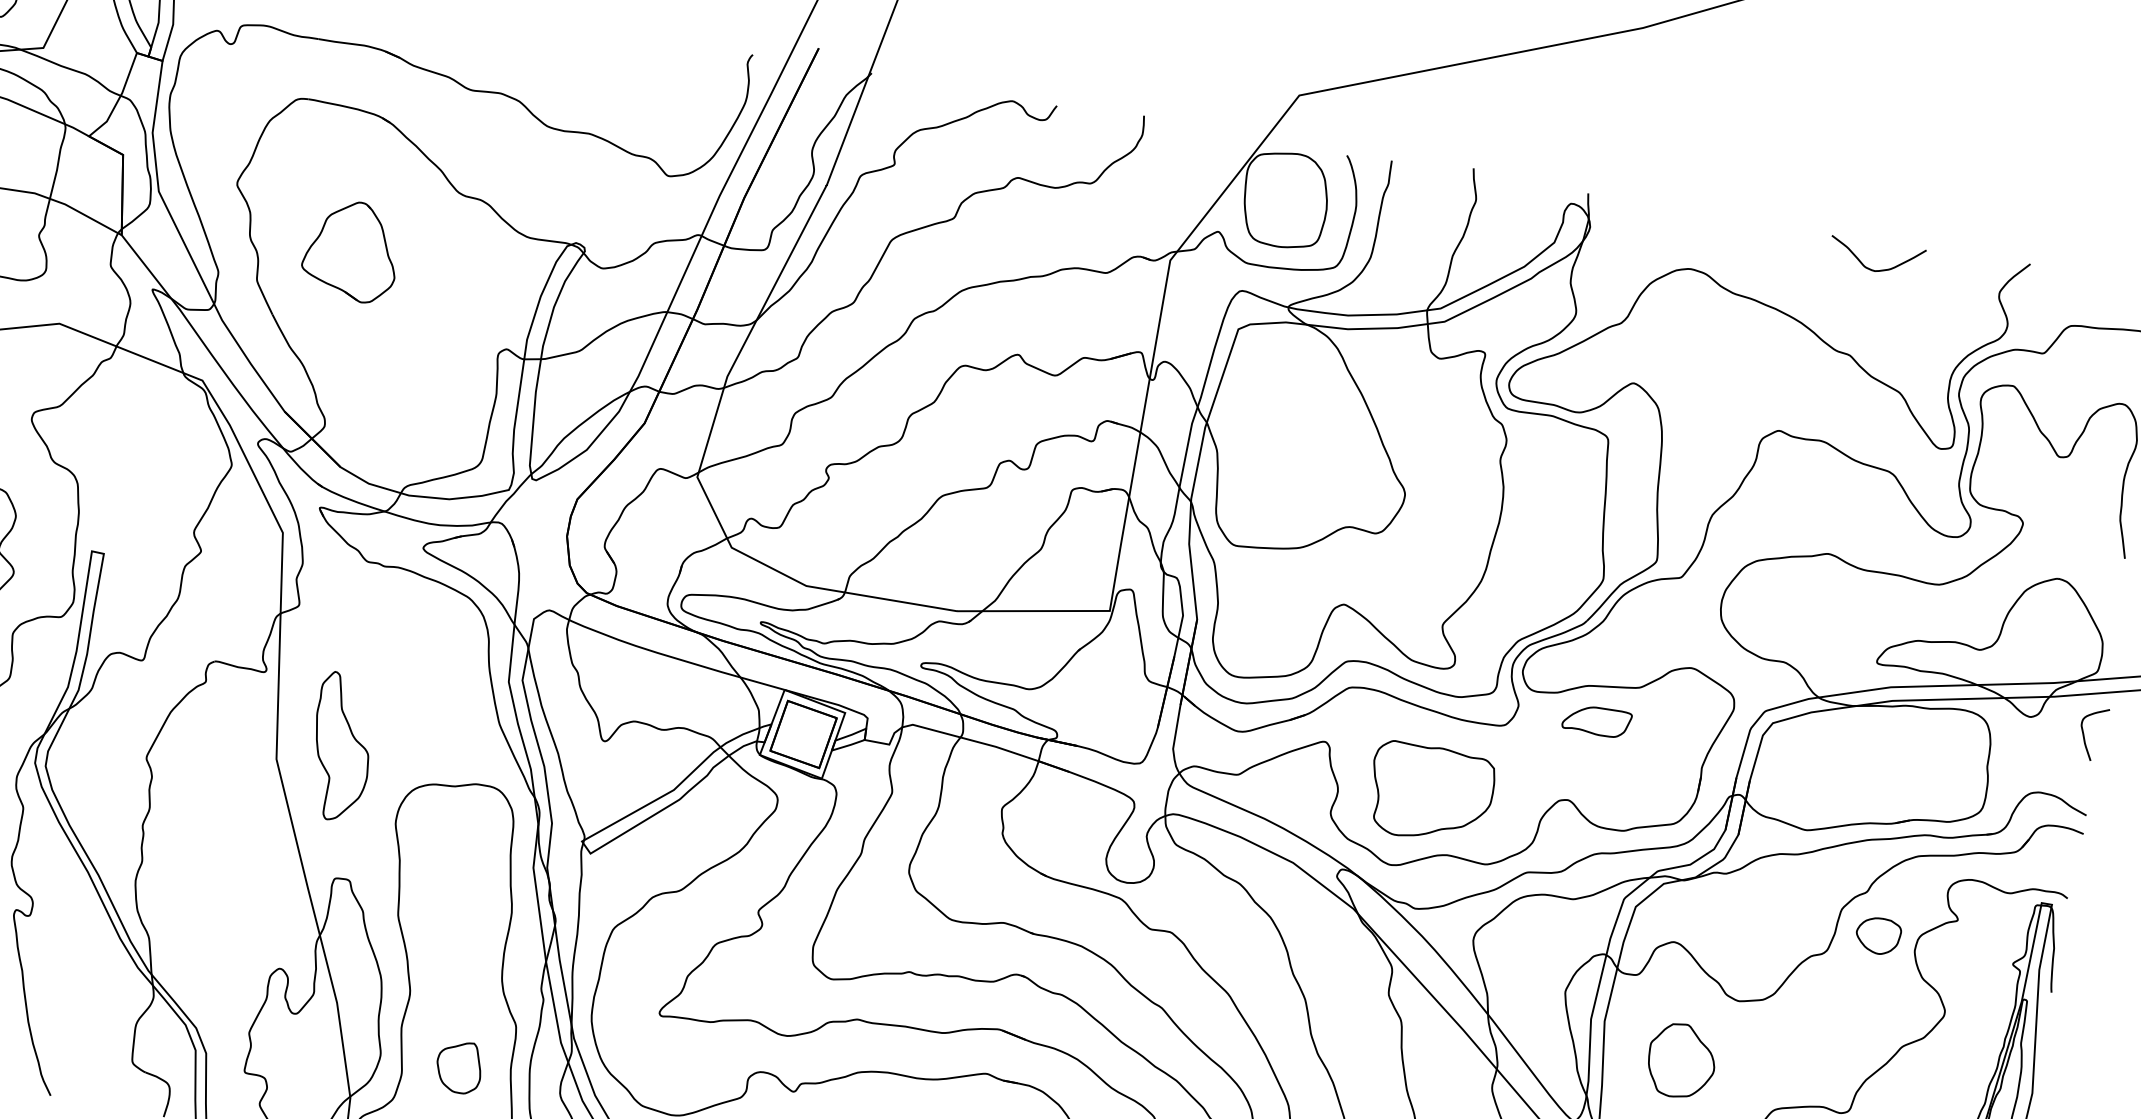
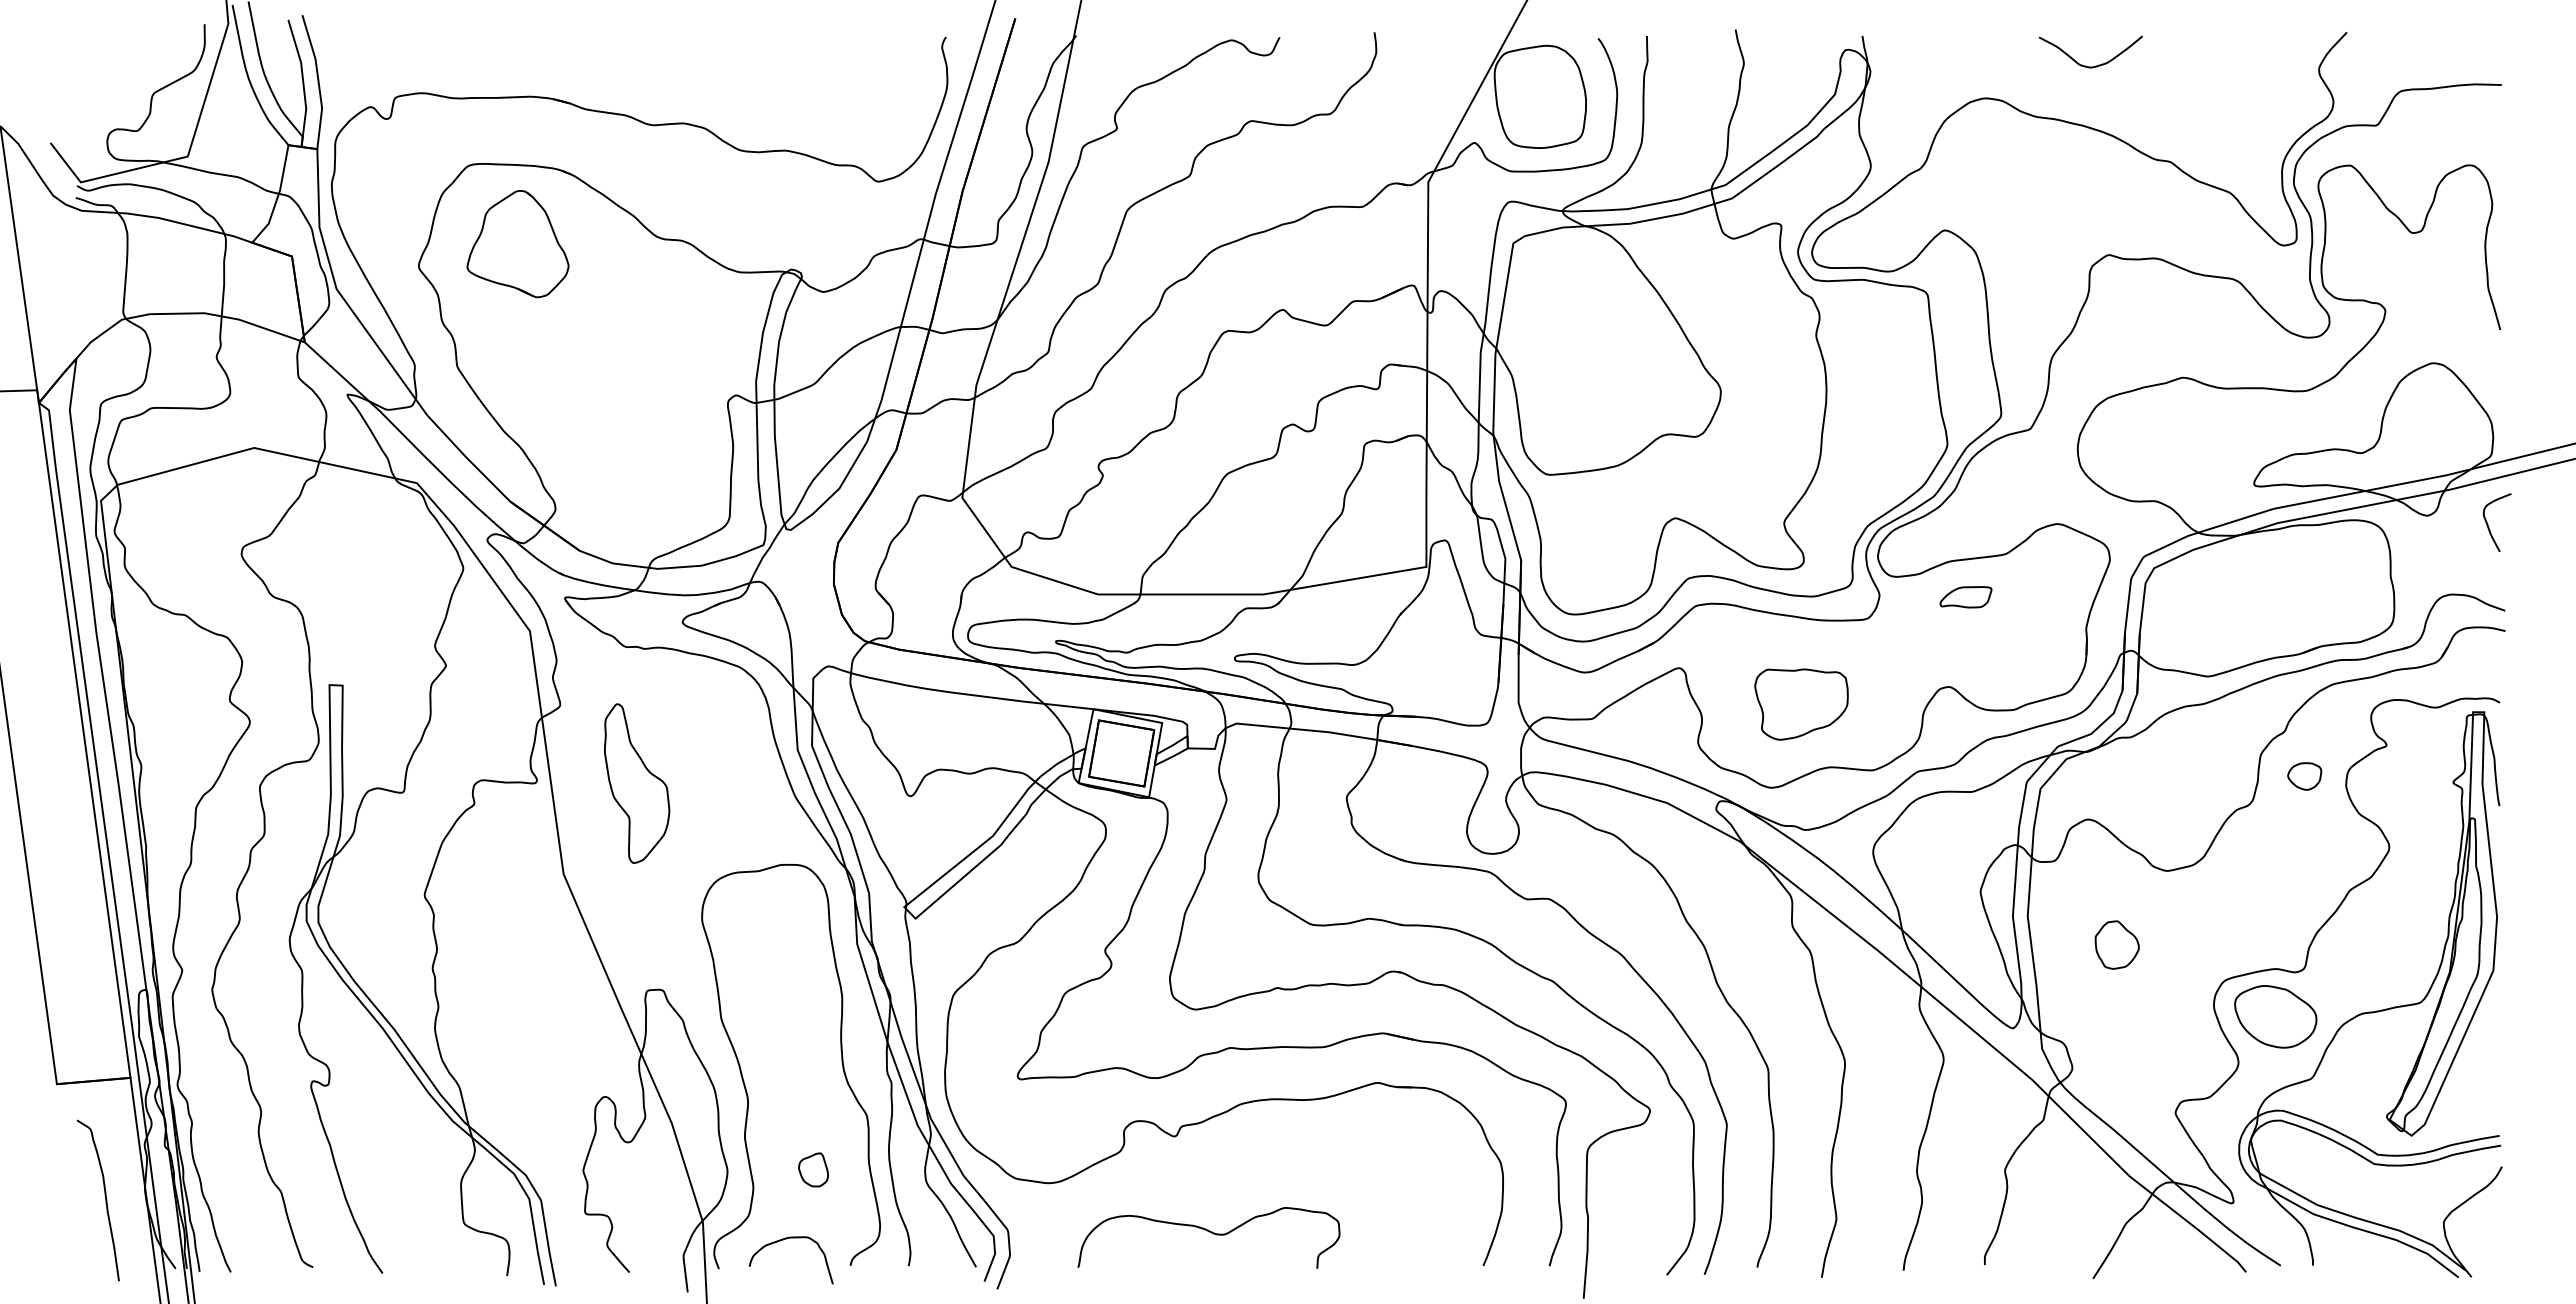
part: (351, 251) -> (517, 244), moved
curve: (1870, 268) -> (2086, 65), moved
part: (1596, 720) -> (1965, 596), size x0.7
part: (342, 747) -> (637, 783), moved
part: (1430, 793) -> (1801, 704), size x0.7
part: (1878, 935) -> (2304, 776), size x0.7
part: (1682, 1060) -> (2117, 944), size x0.6
part: (459, 1066) -> (813, 1169), size x0.6

